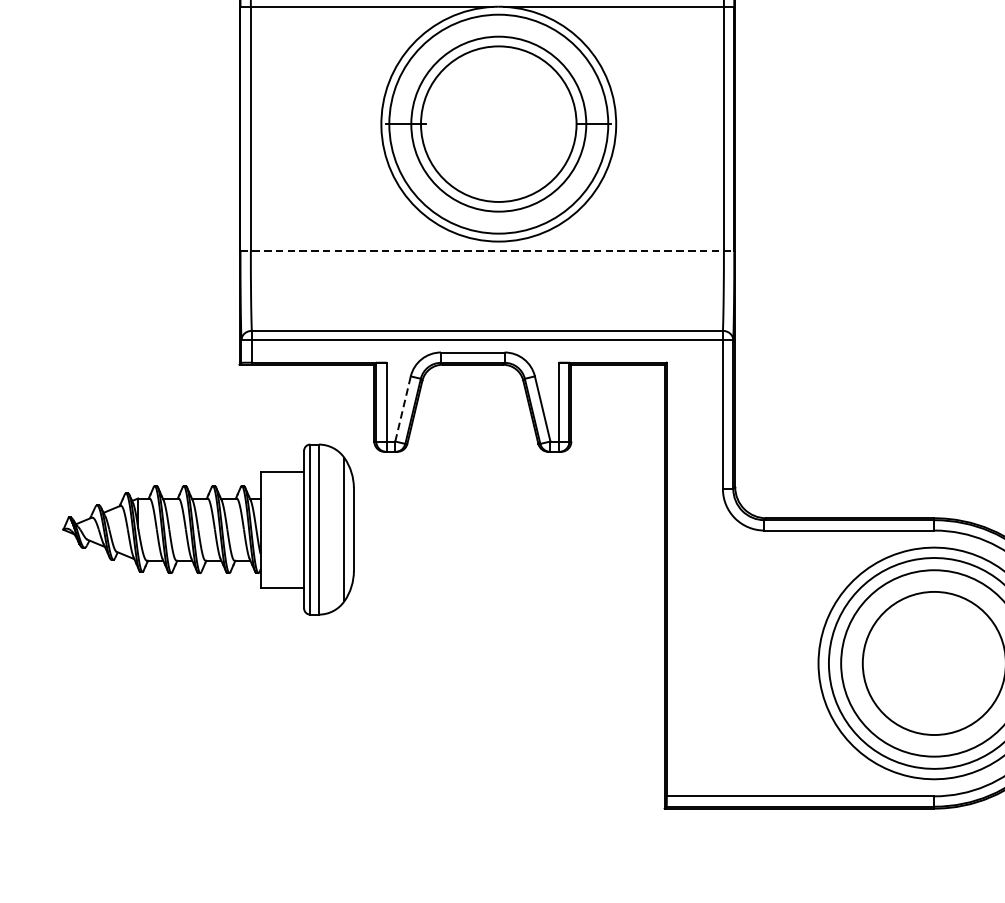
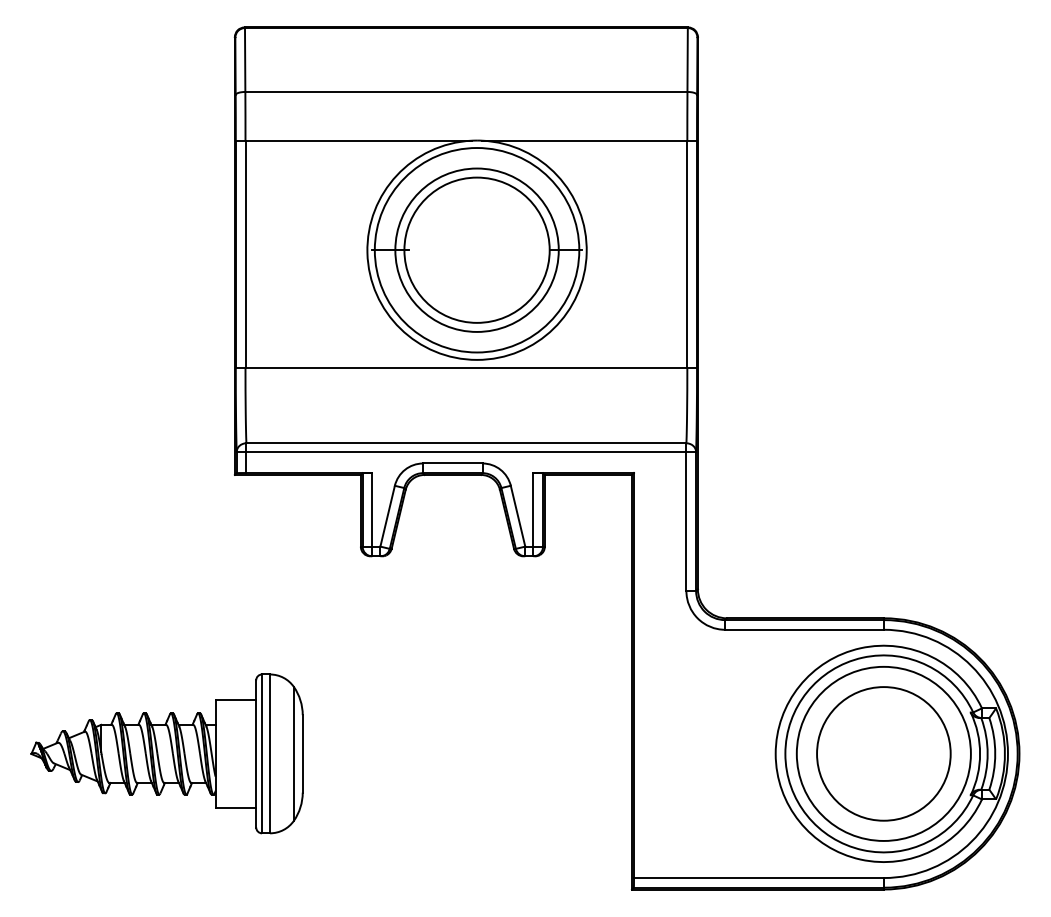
line: (487, 250) -> (466, 368), dashed -> solid
line: (402, 408) -> (387, 515), dashed -> solid
part: (208, 529) -> (166, 753), moved

